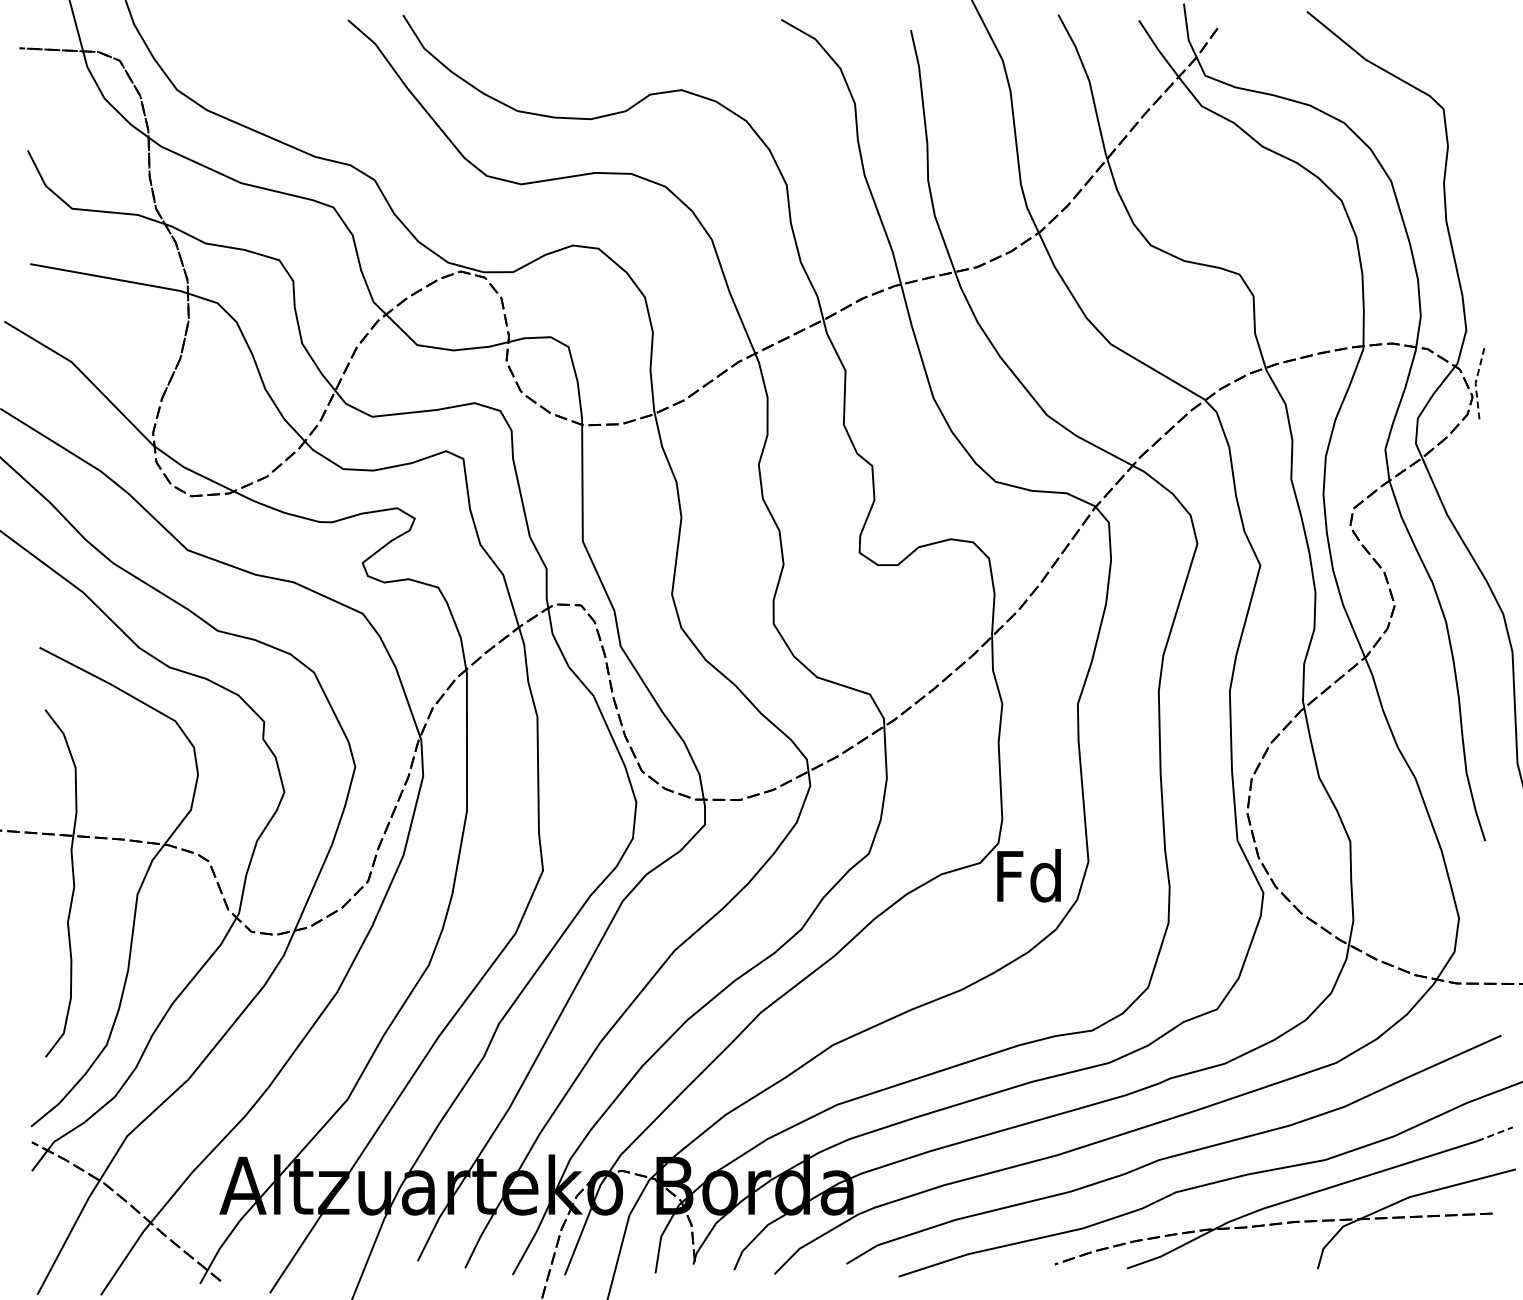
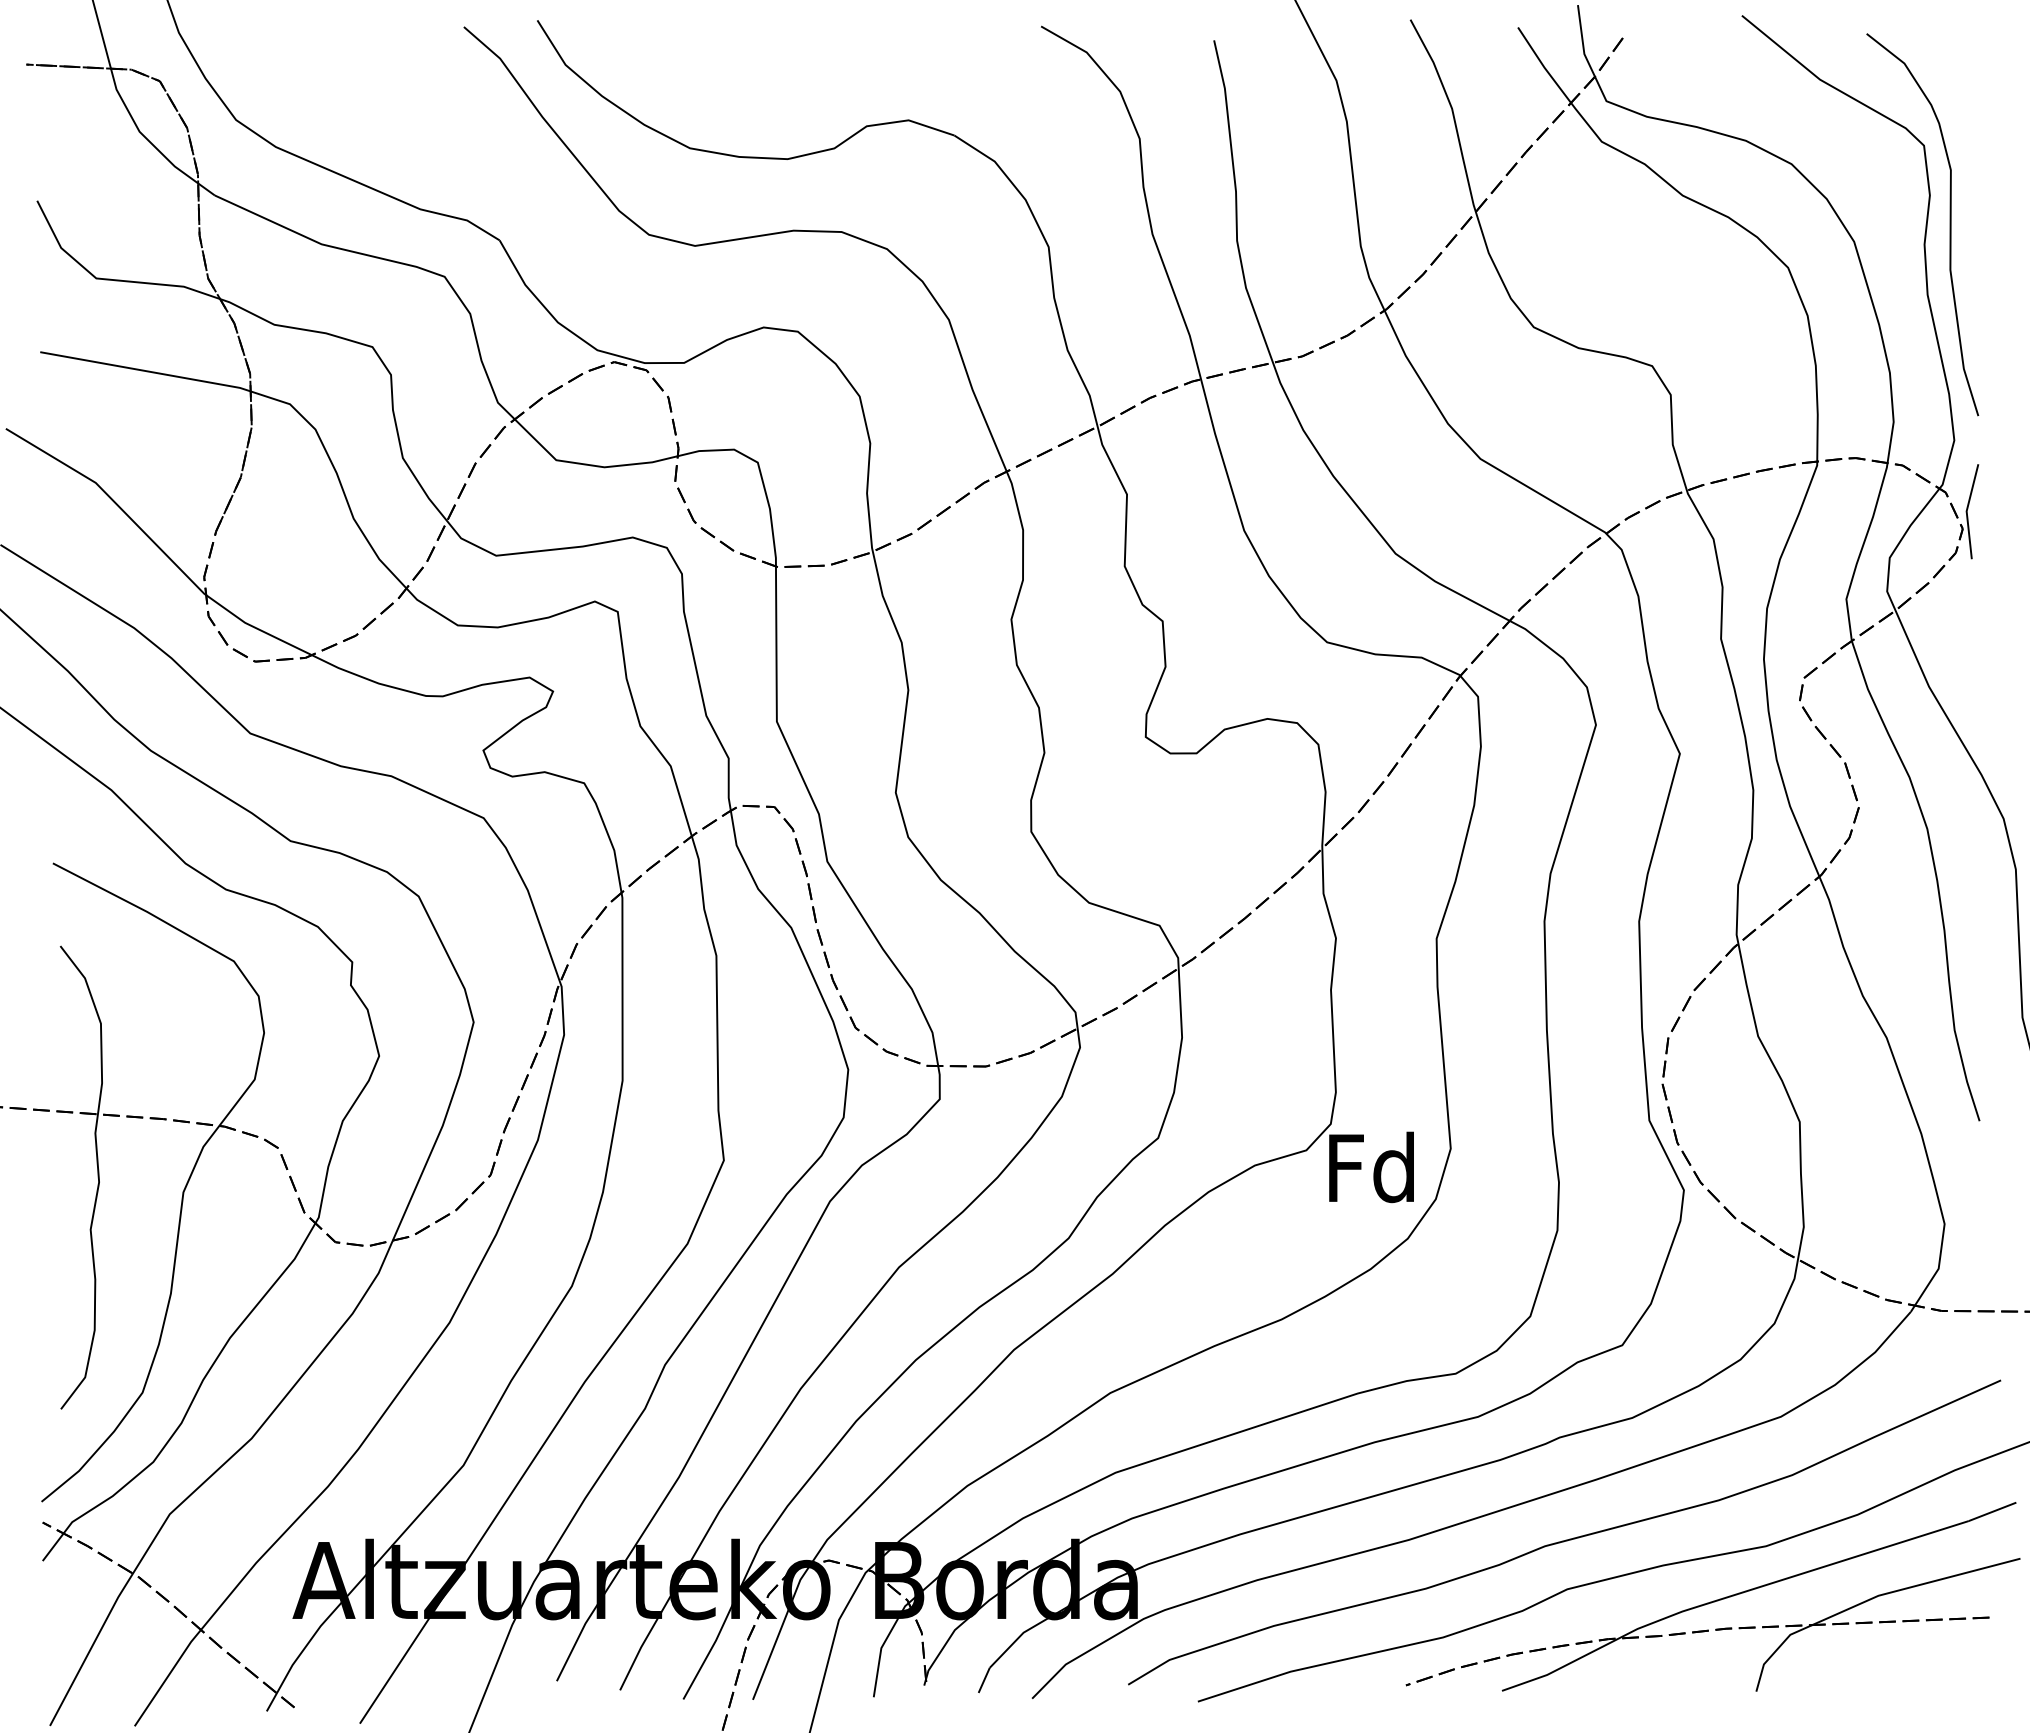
curve: (1462, 168) -> (1949, 224), added
line: (1475, 383) -> (1966, 511), dashed -> solid
line: (1495, 1134) -> (1993, 1512), dashed -> solid

